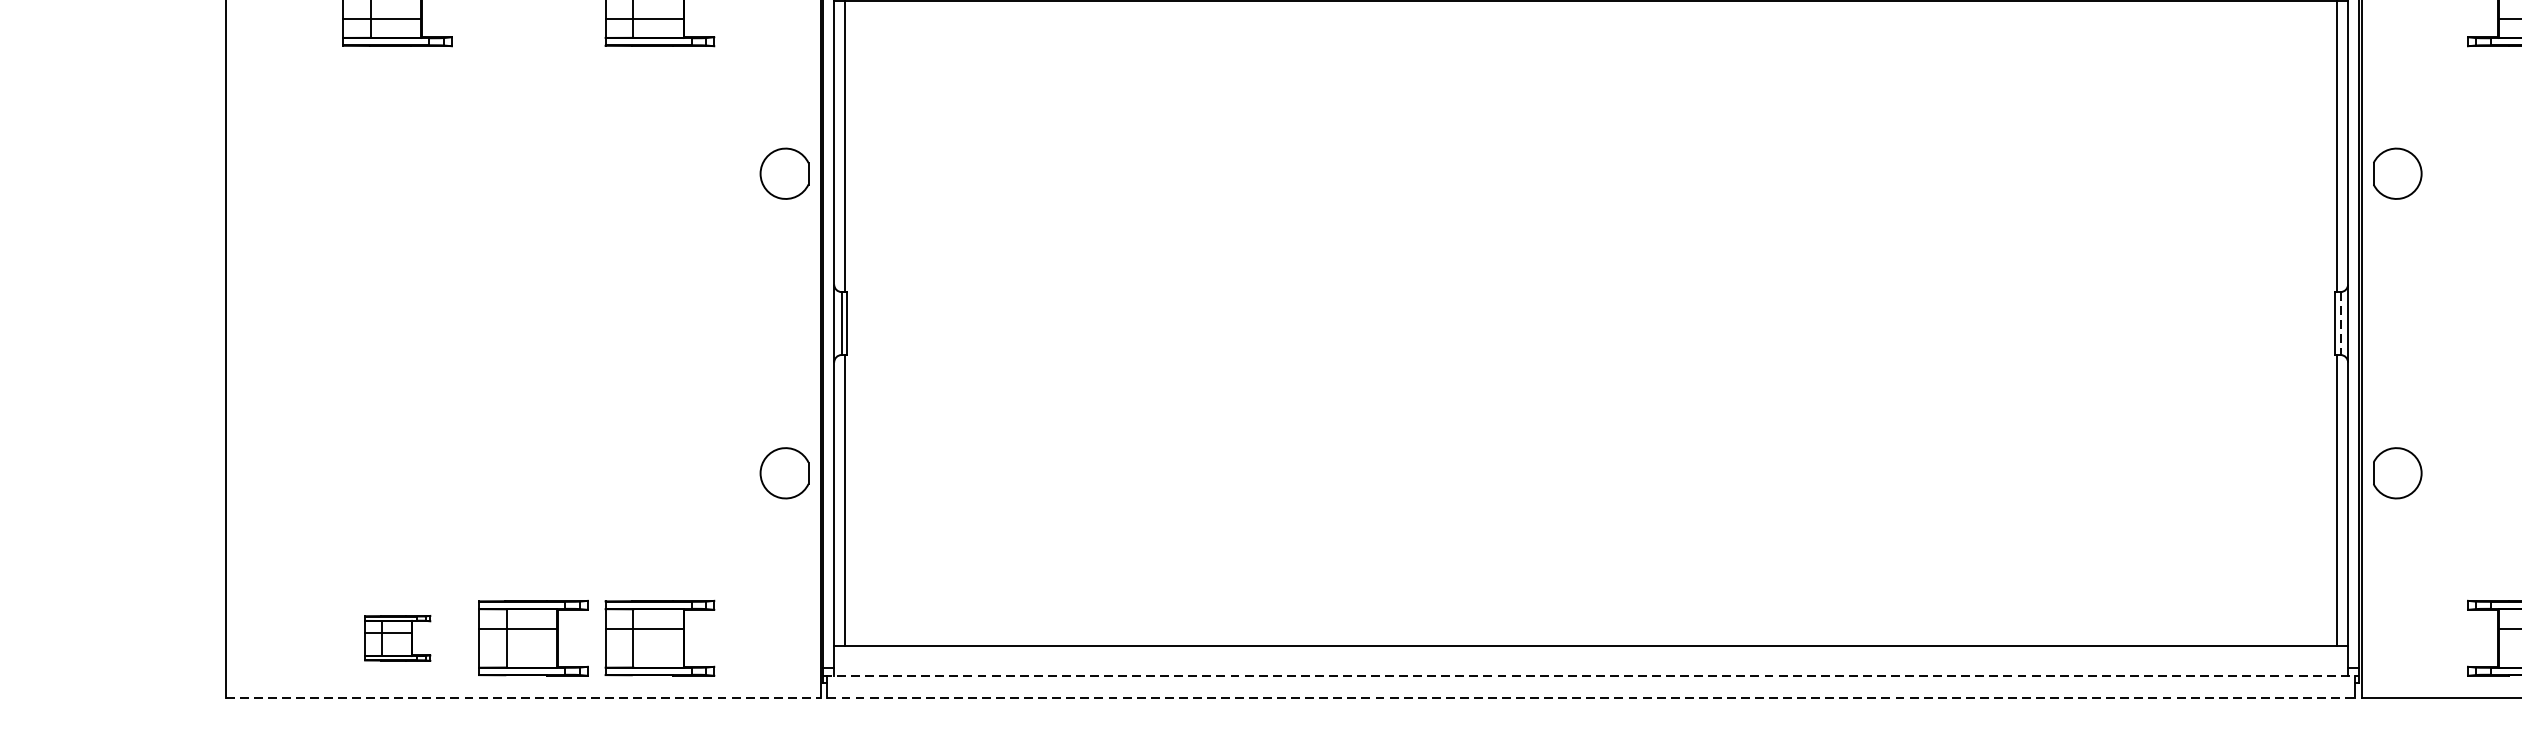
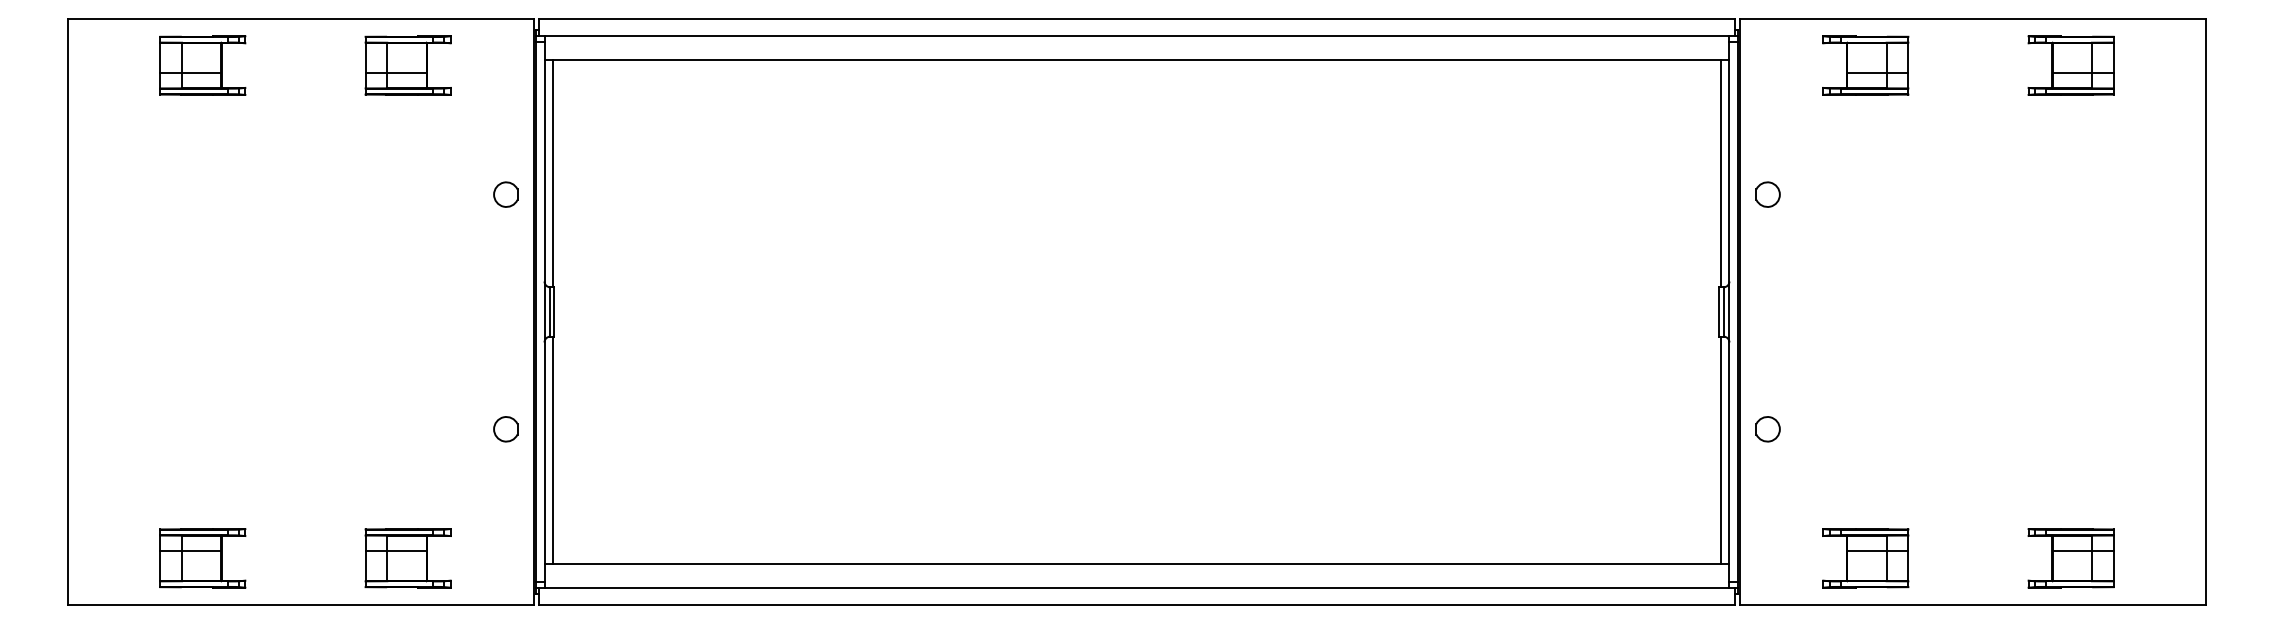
part: (784, 173) -> (505, 194), size x0.62
part: (2396, 173) -> (1767, 194), size x0.62
line: (2340, 322) -> (1723, 311), dashed -> solid
part: (784, 473) -> (505, 429), size x0.62
part: (2396, 473) -> (1767, 429), size x0.62
part: (397, 638) -> (202, 558), size x1.67
part: (532, 638) -> (308, 558), removed
line: (1591, 675) -> (1137, 587), dashed -> solid
line: (523, 698) -> (301, 605), dashed -> solid
line: (1590, 698) -> (1136, 605), dashed -> solid

